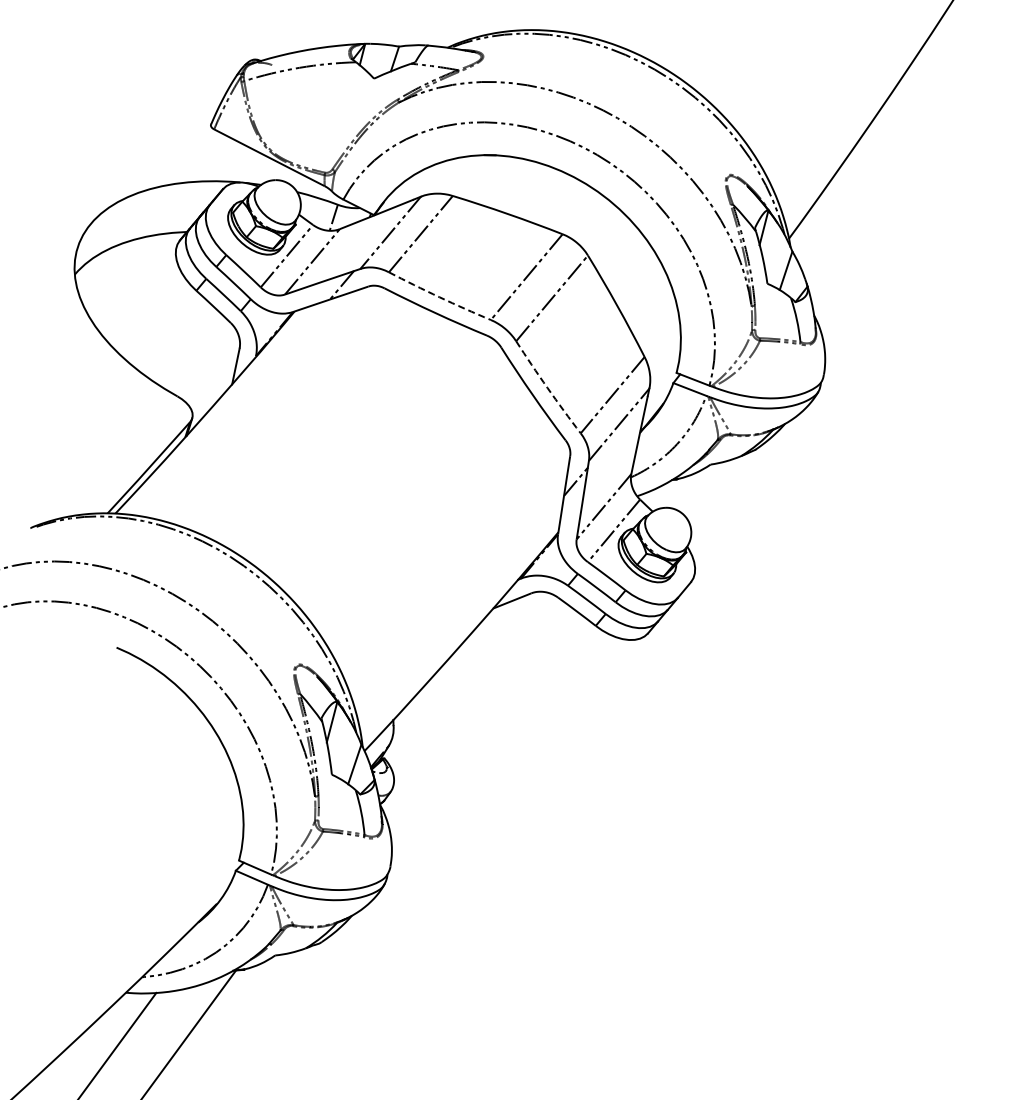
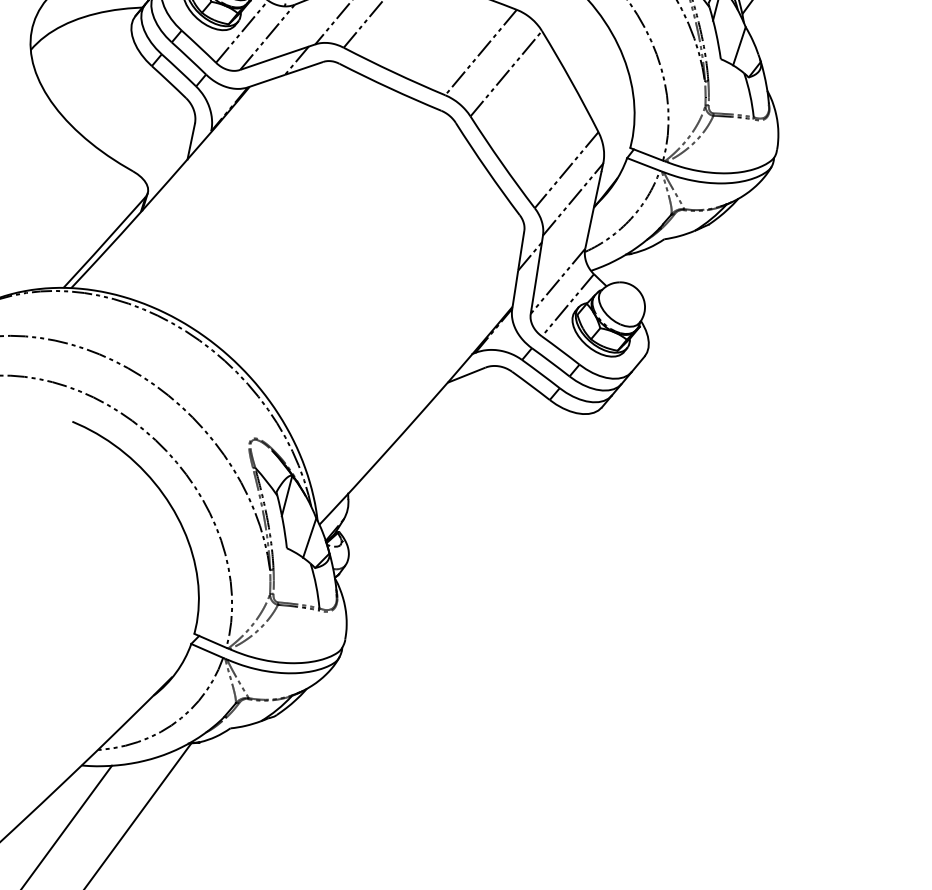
arc: (439, 297) -> (394, 72), dashed -> solid
arc: (547, 387) -> (501, 162), dashed -> solid

